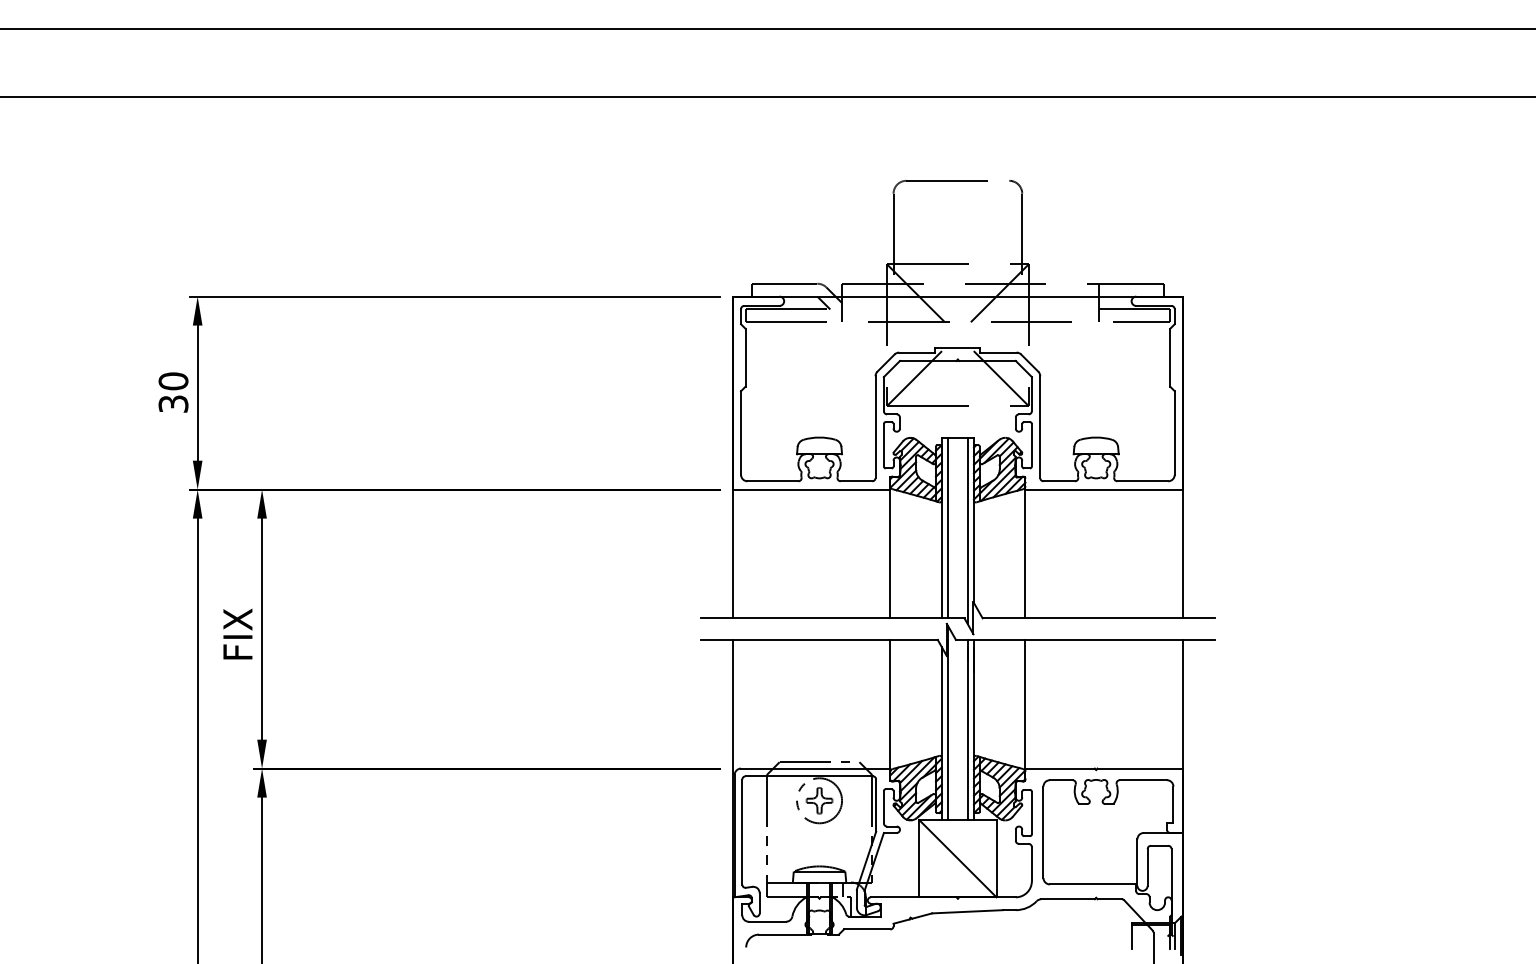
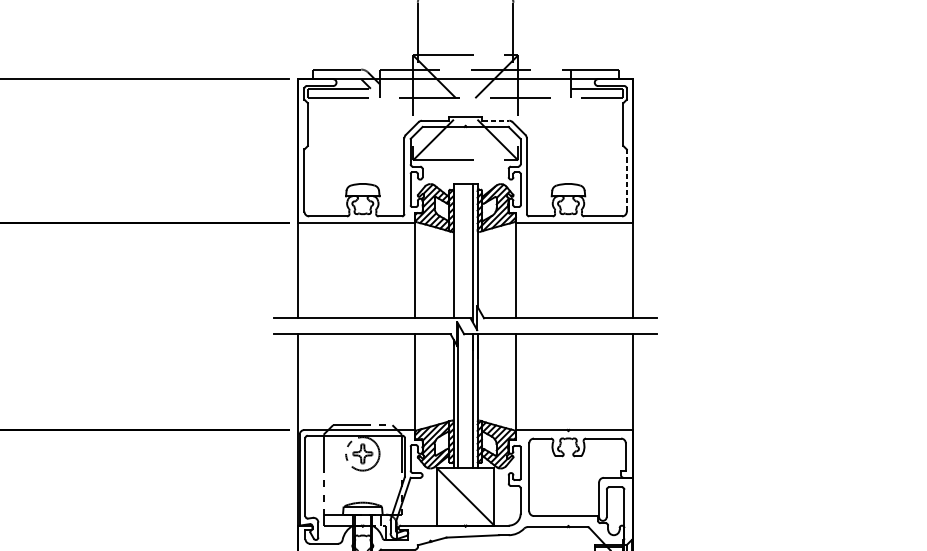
line: (998, 352) -> (495, 120), solid -> dashed
line: (1174, 433) -> (626, 180), solid -> dashed
line: (948, 528) -> (458, 251), removed

